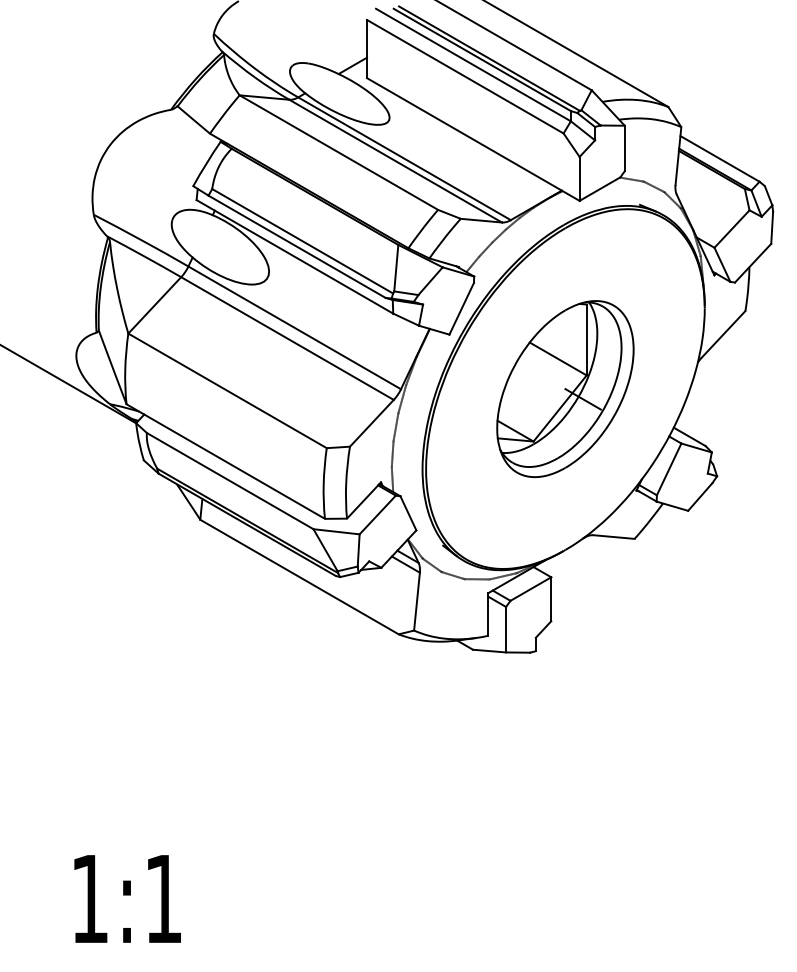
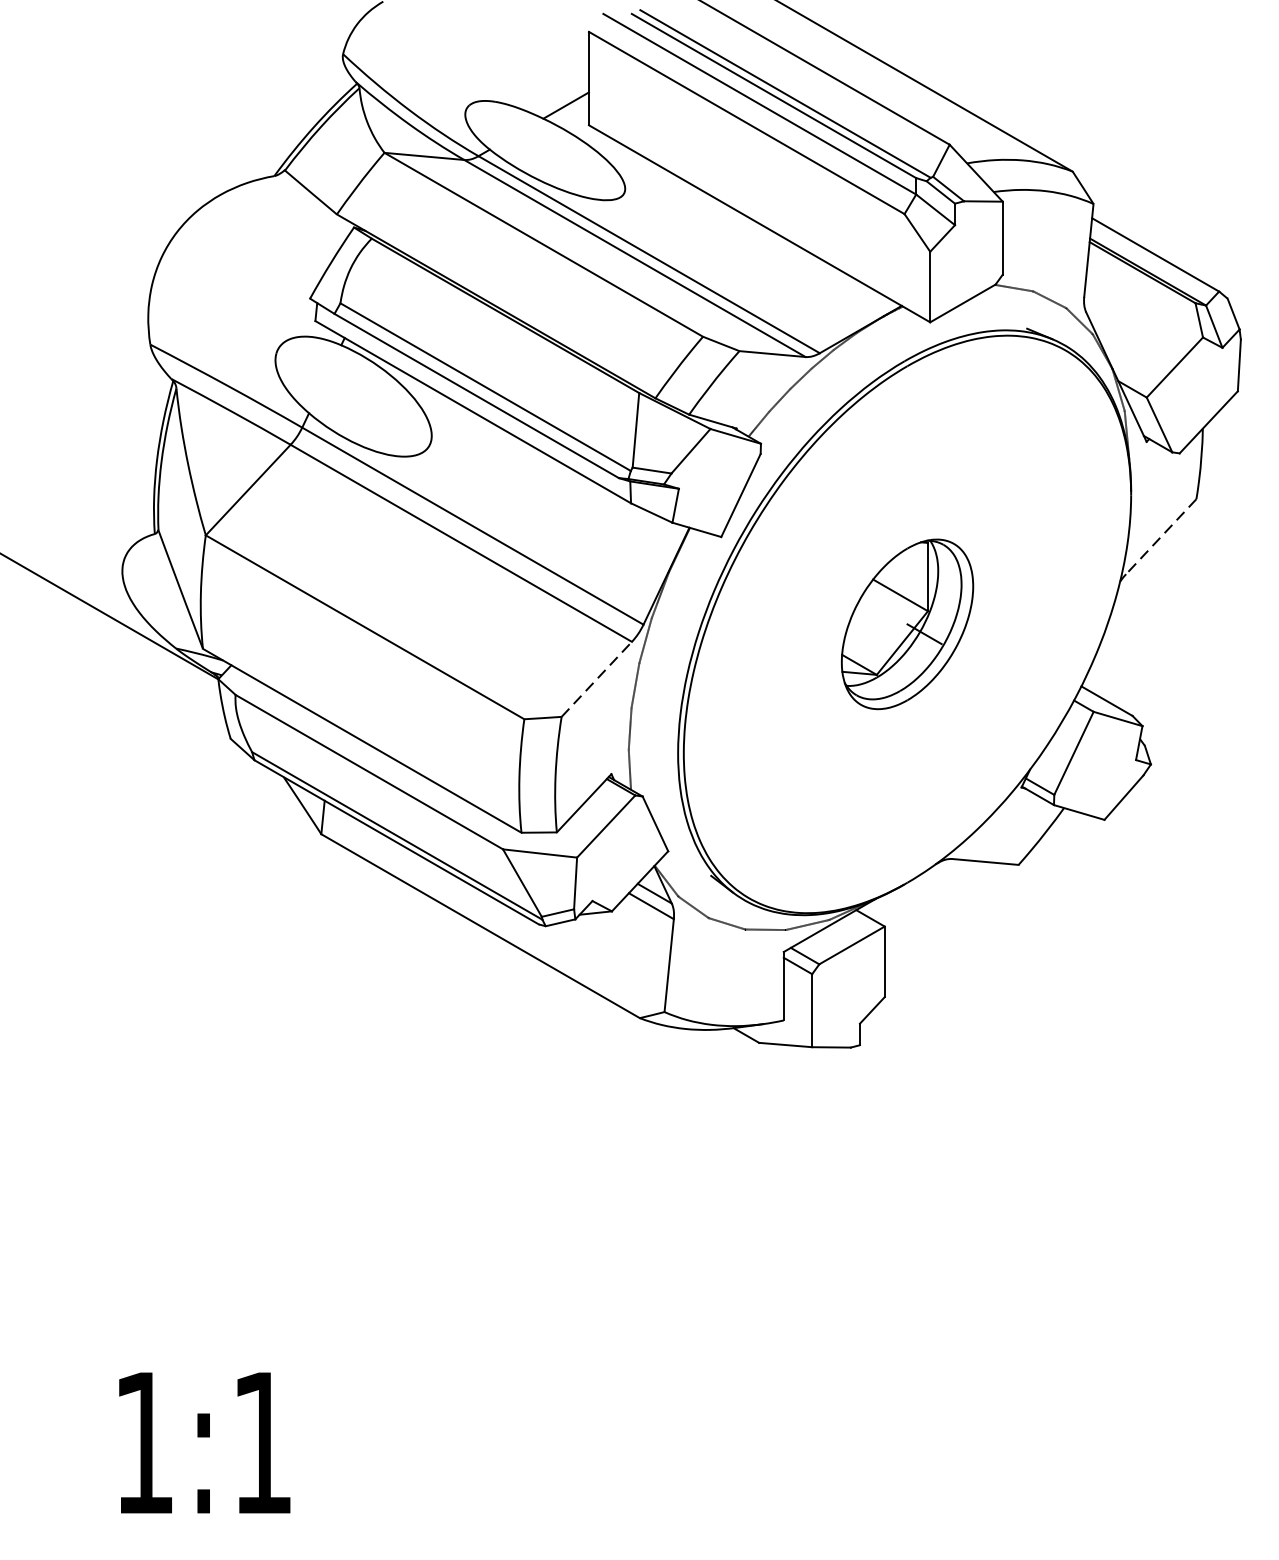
line: (723, 334) -> (1161, 536), solid -> dashed
part: (565, 388) -> (907, 623), size x0.6
line: (372, 422) -> (597, 678), solid -> dashed

